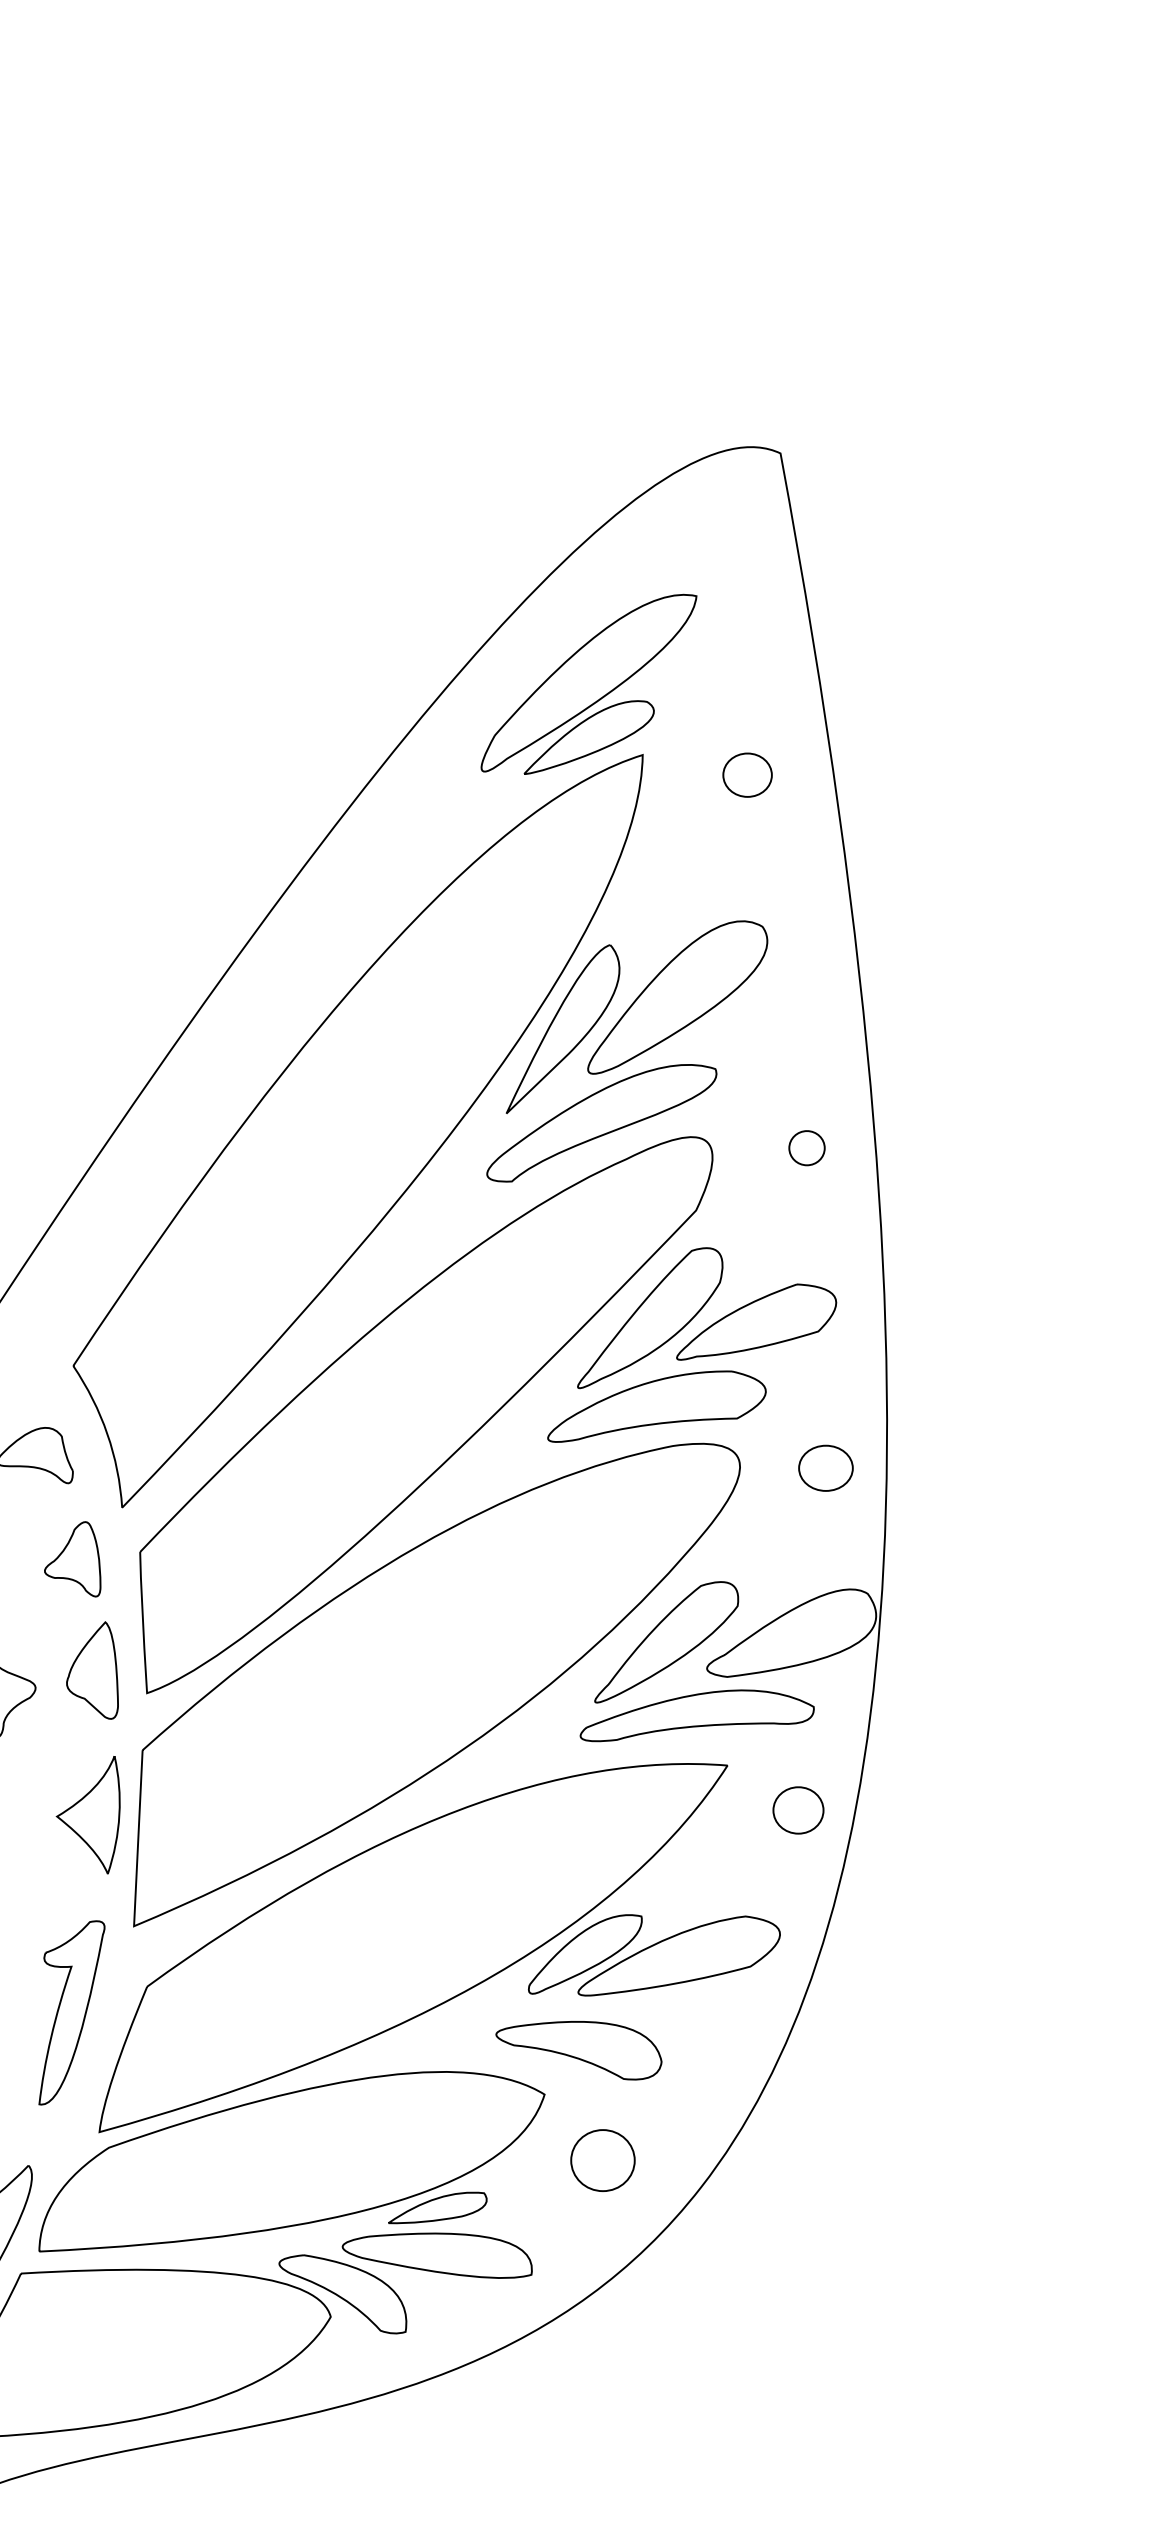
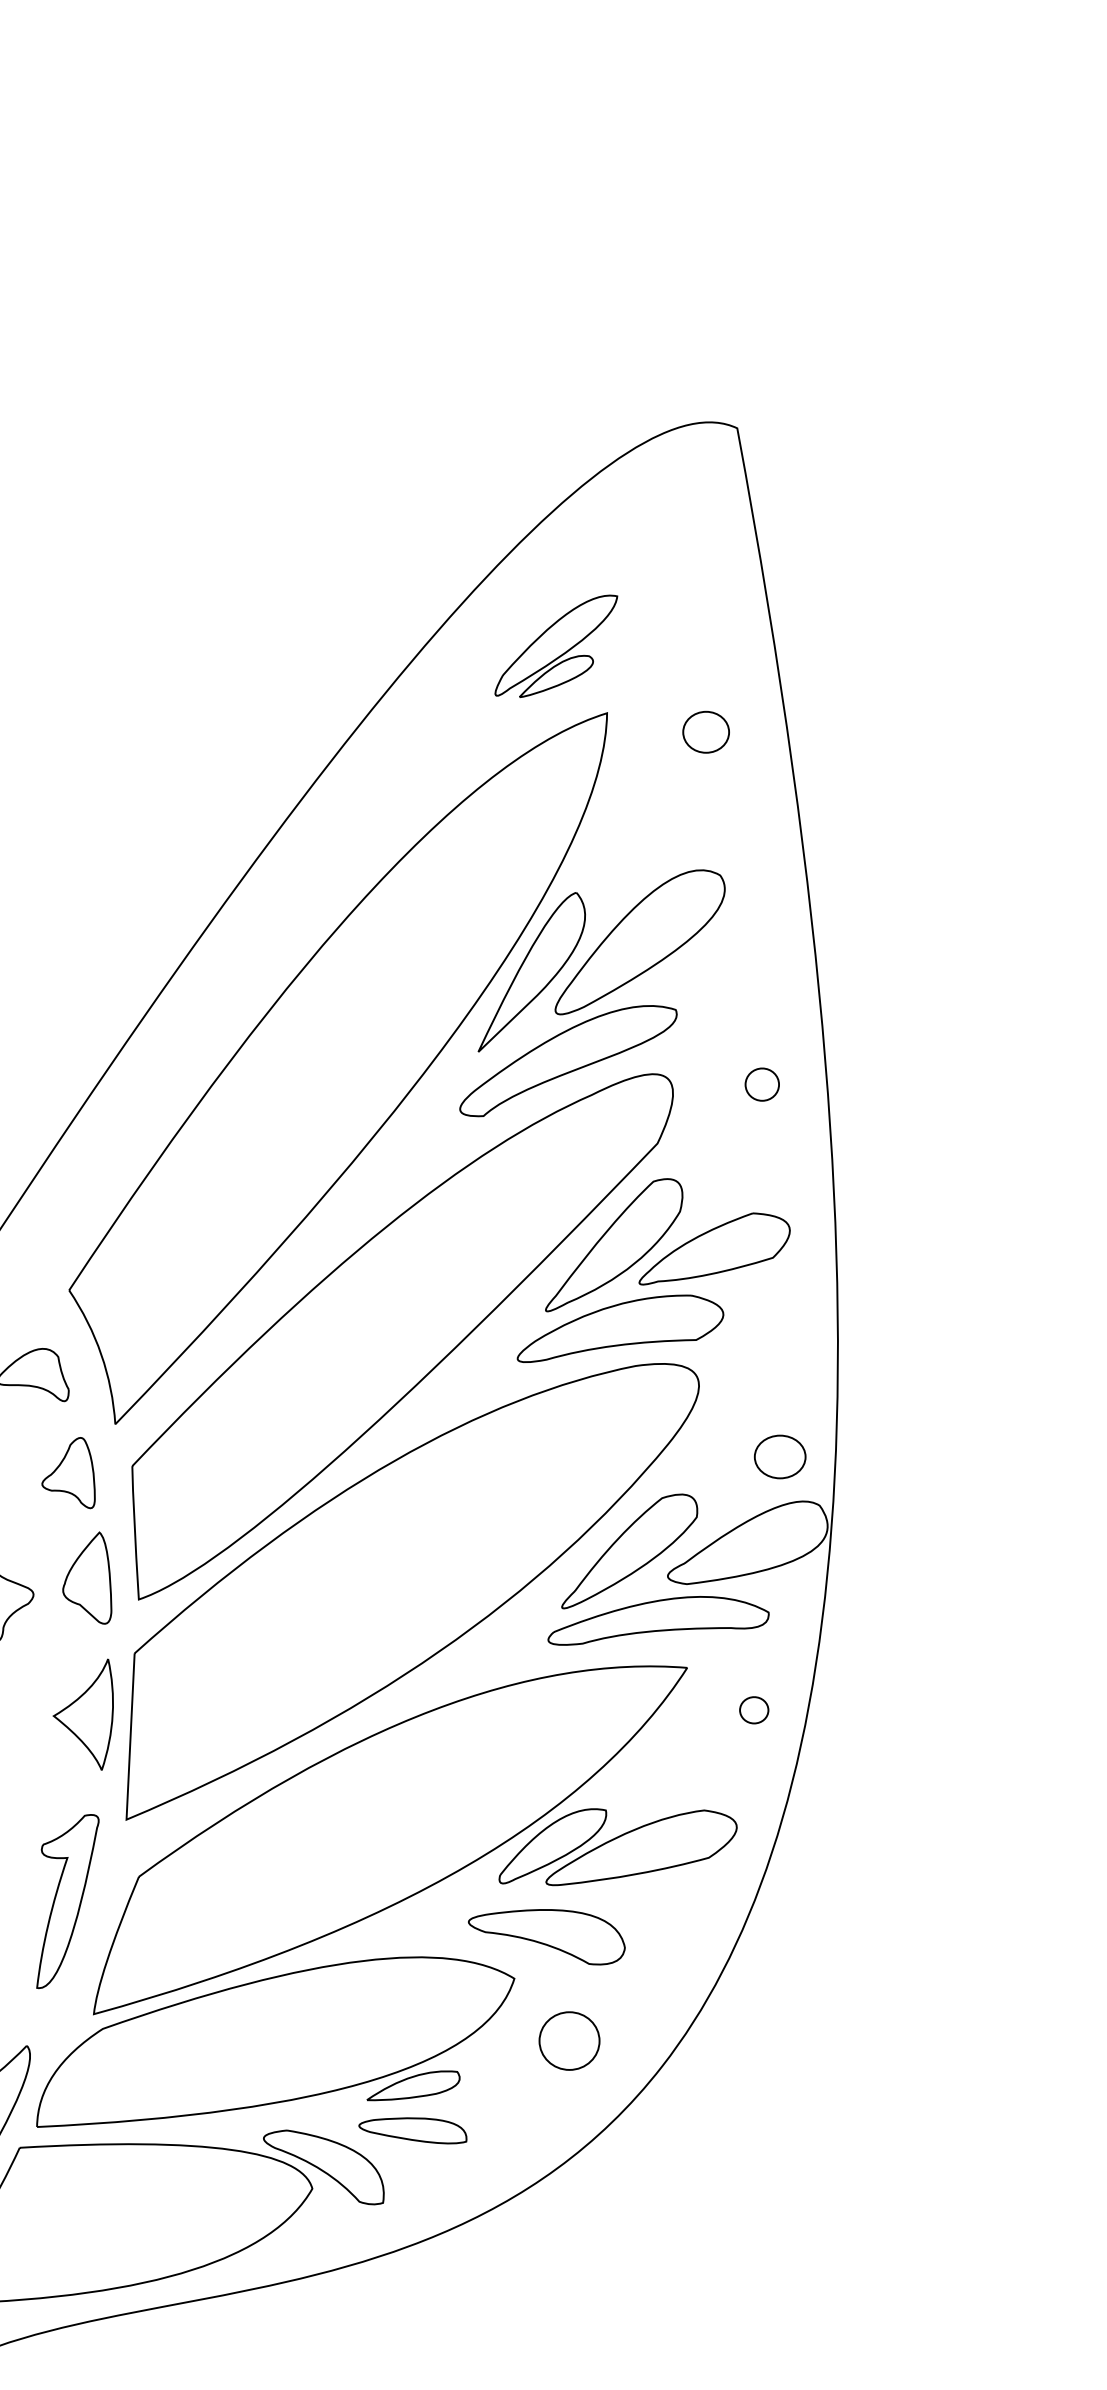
part: (588, 683) -> (555, 645), size x0.6
part: (825, 1467) -> (779, 1456), moved
part: (798, 1810) -> (754, 1710), size x0.6
part: (436, 2255) -> (412, 2130), size x0.6

